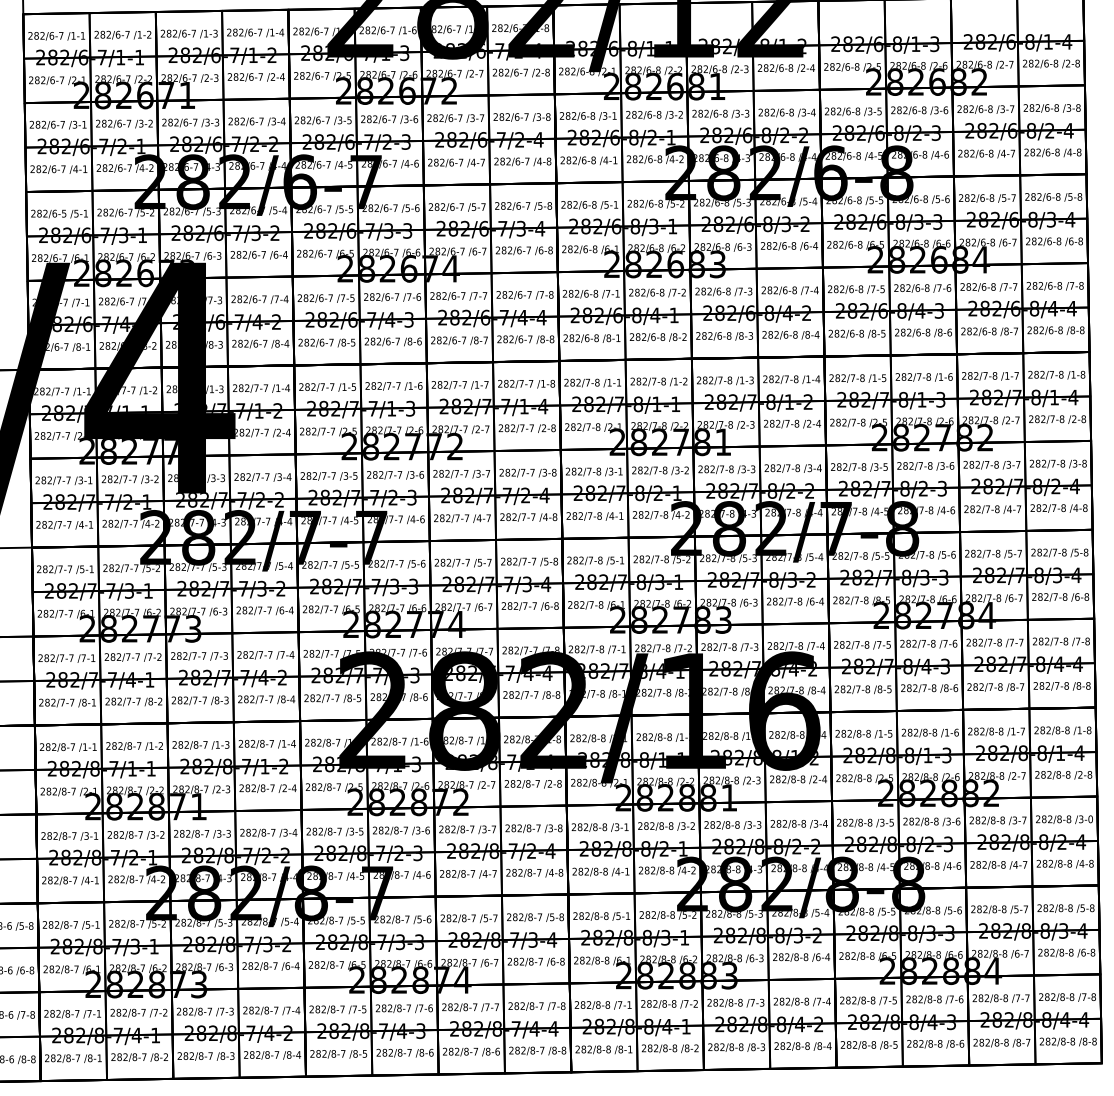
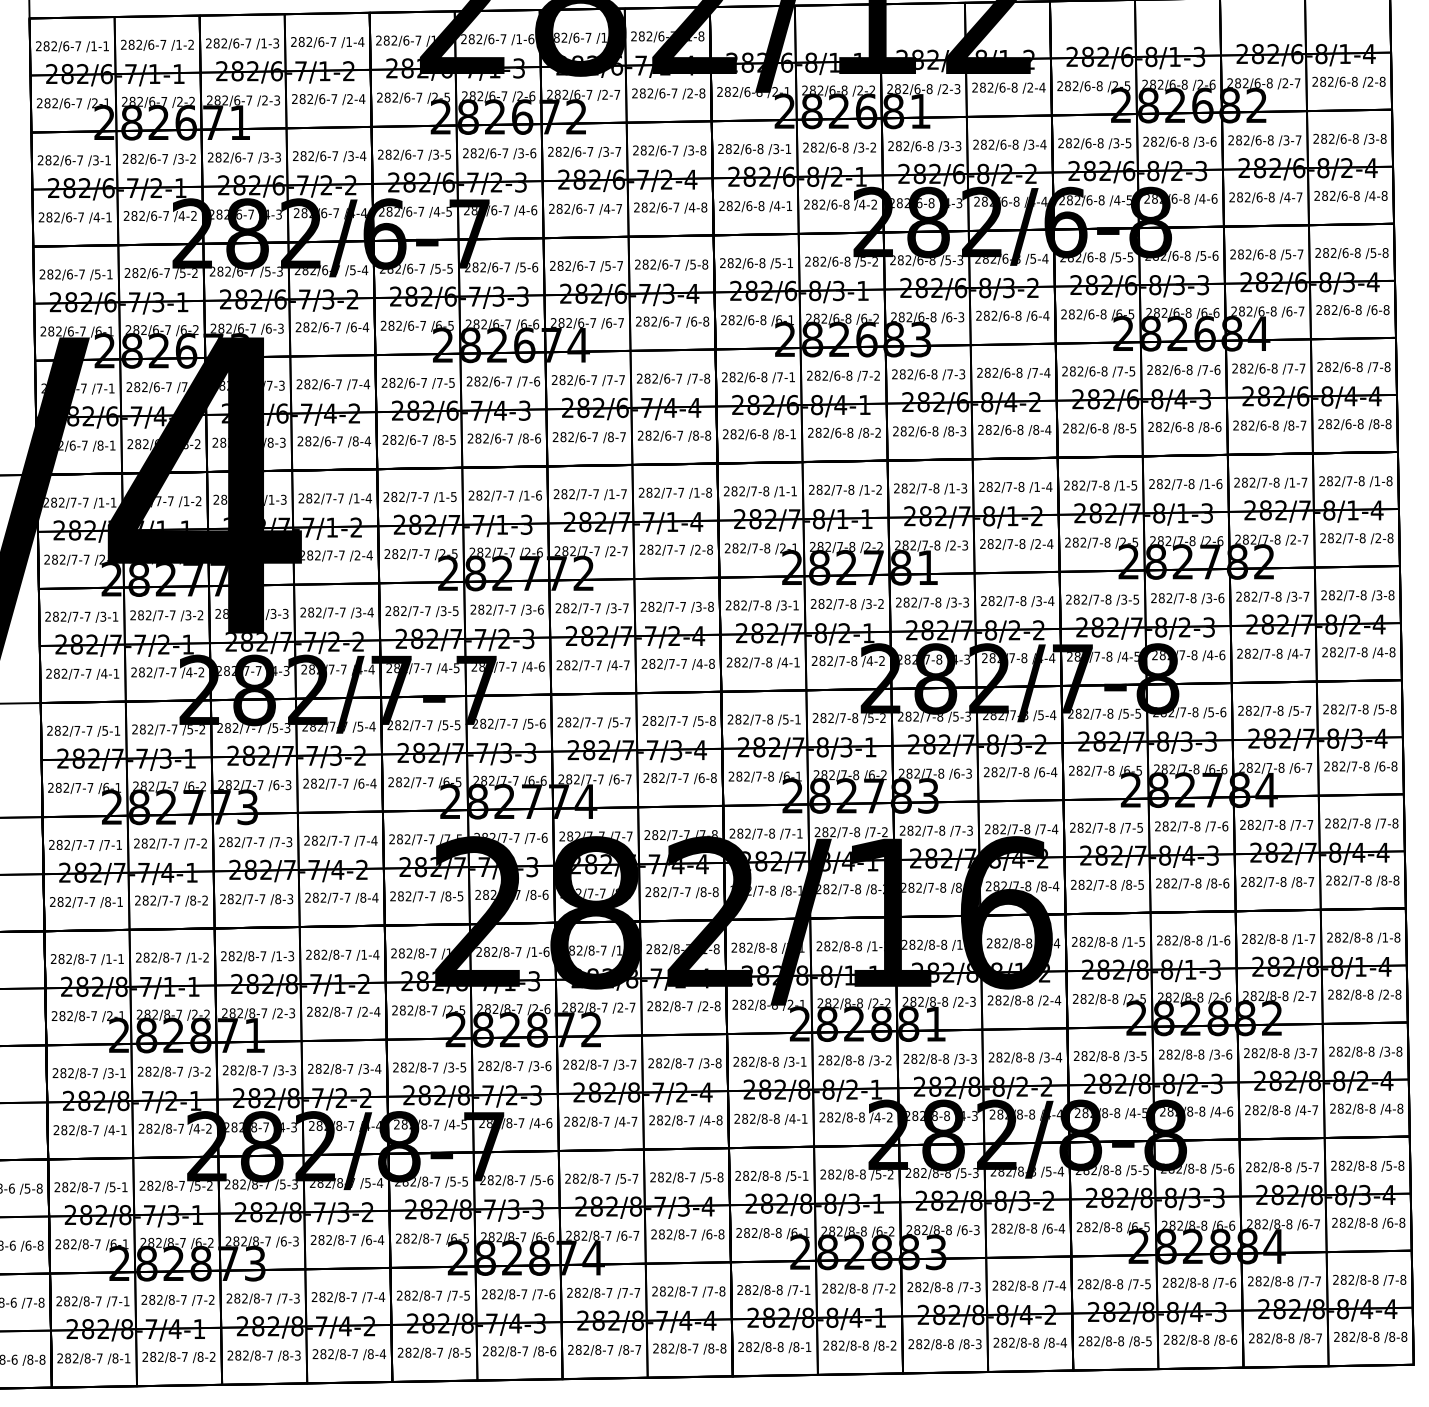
text: (63, 213) -> (81, 274), 282/6-5 -> 282/6-7
text: (878, 598) -> (1127, 768), /8-5 -> /6-5
text: (1090, 819) -> (1399, 1051), /3-0 -> /3-8
text: (497, 1051) -> (638, 1349), /8-6 -> /8-7

